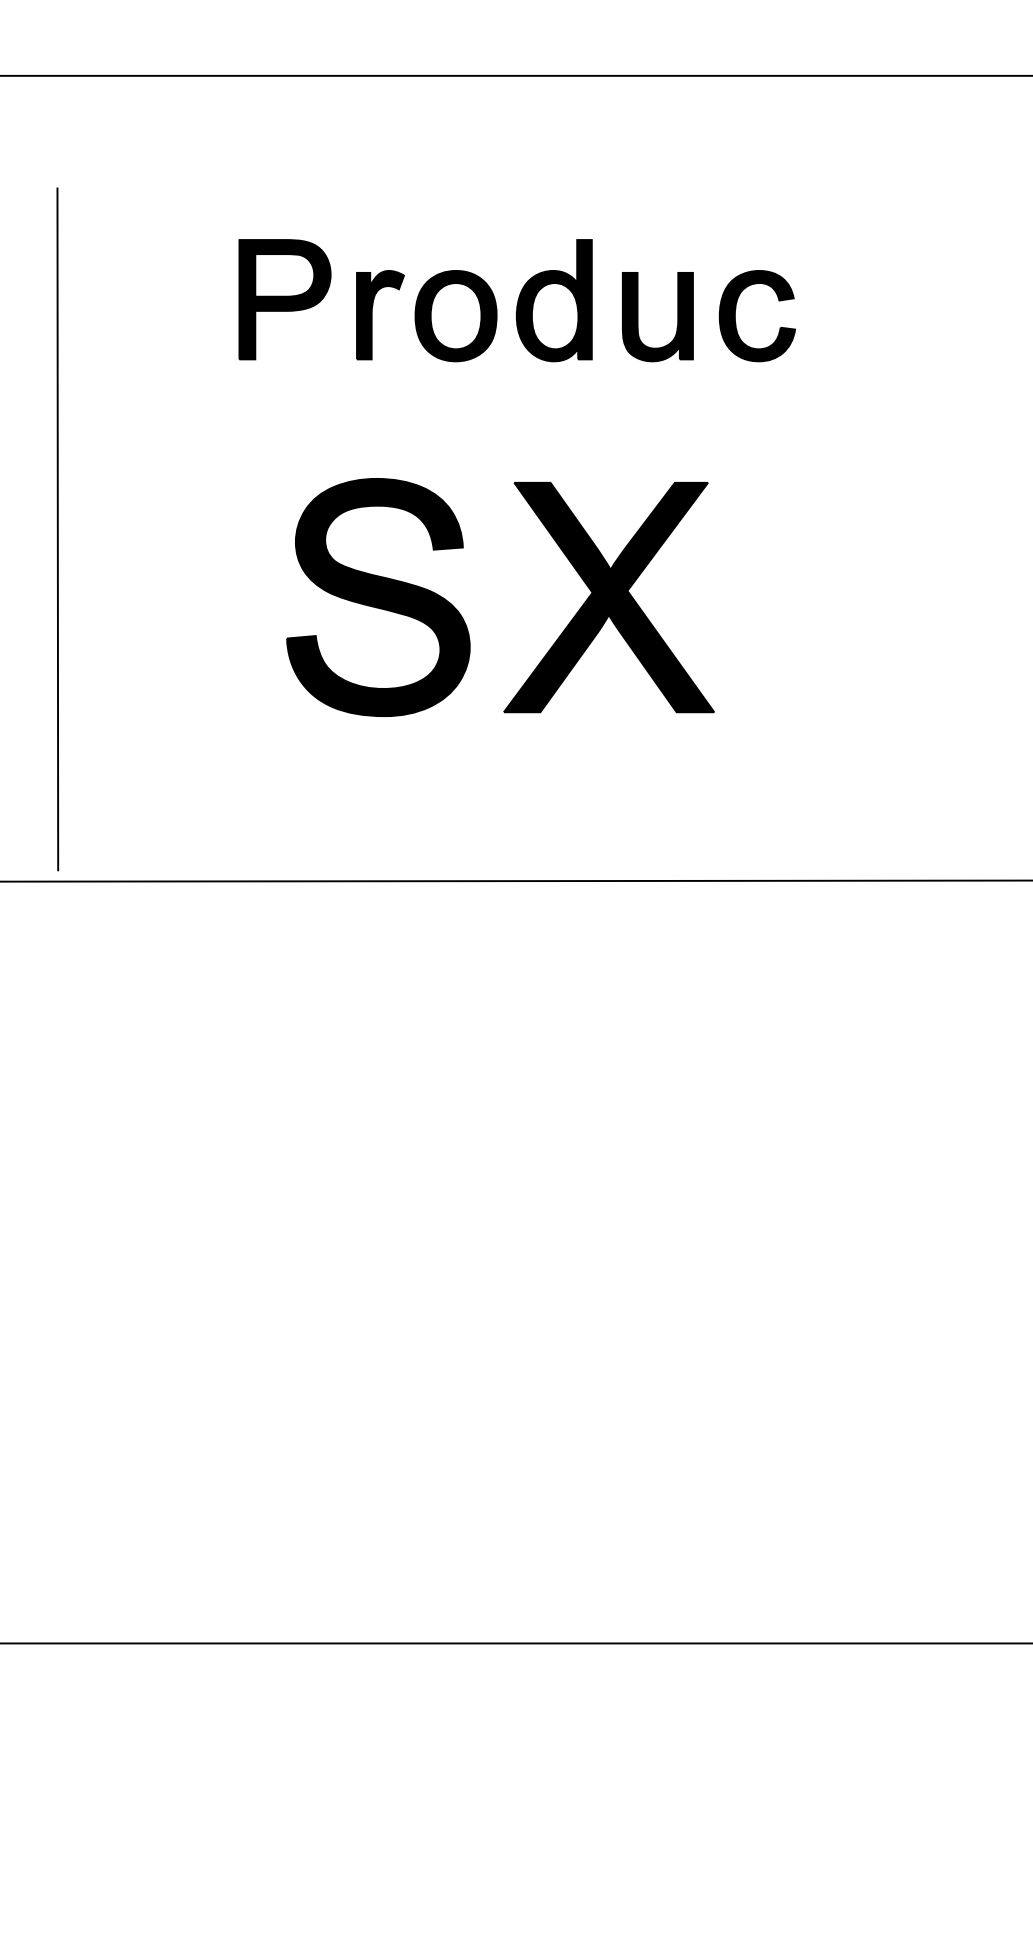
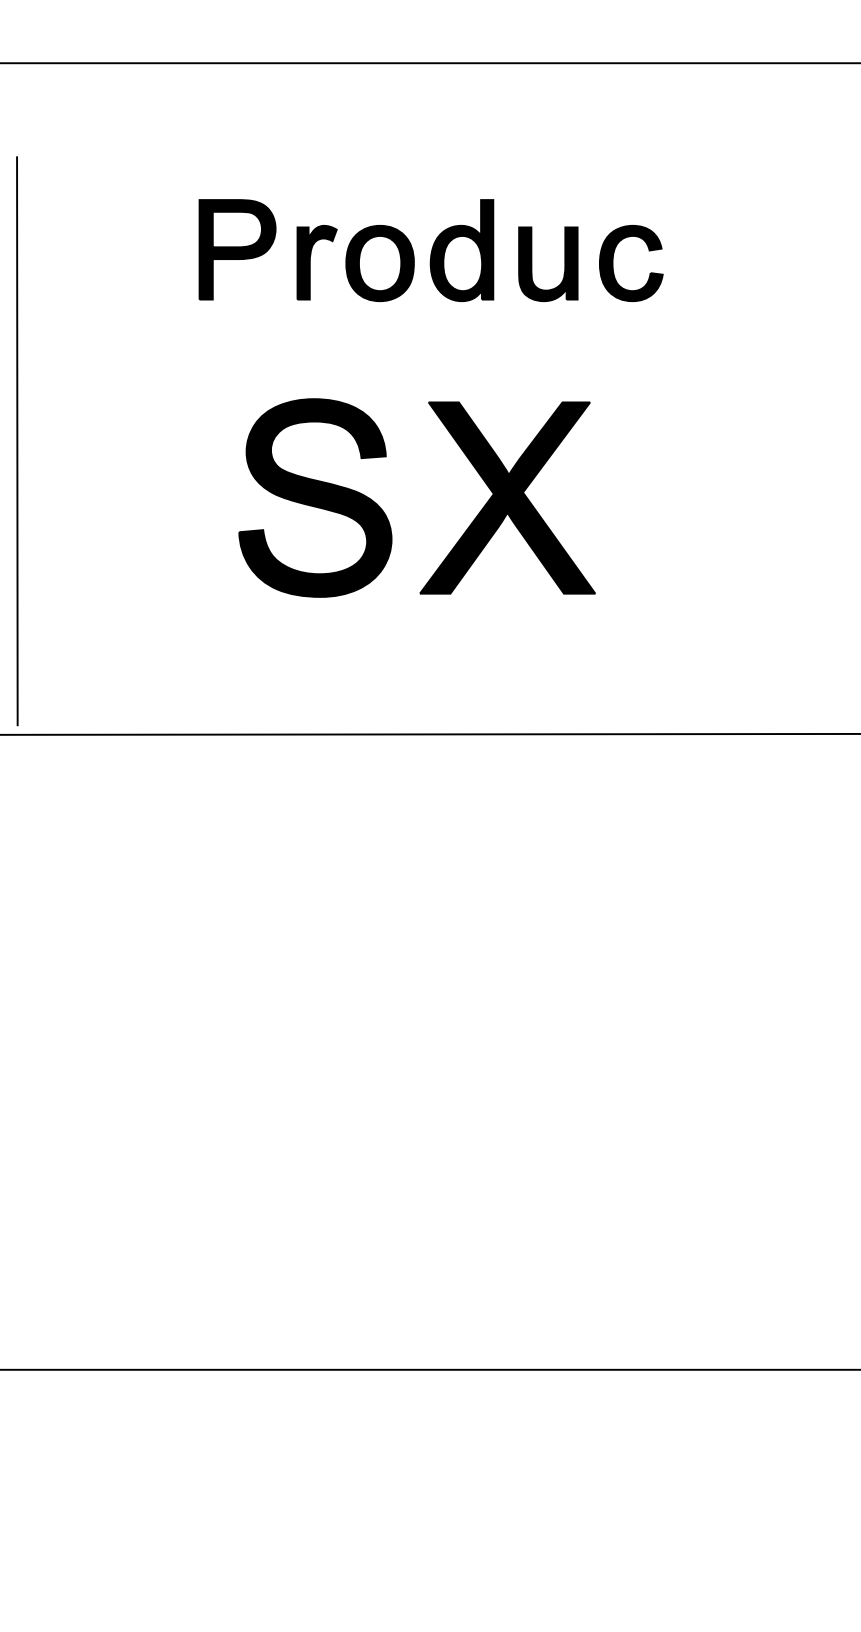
line: (57, 529) -> (17, 441), moved

